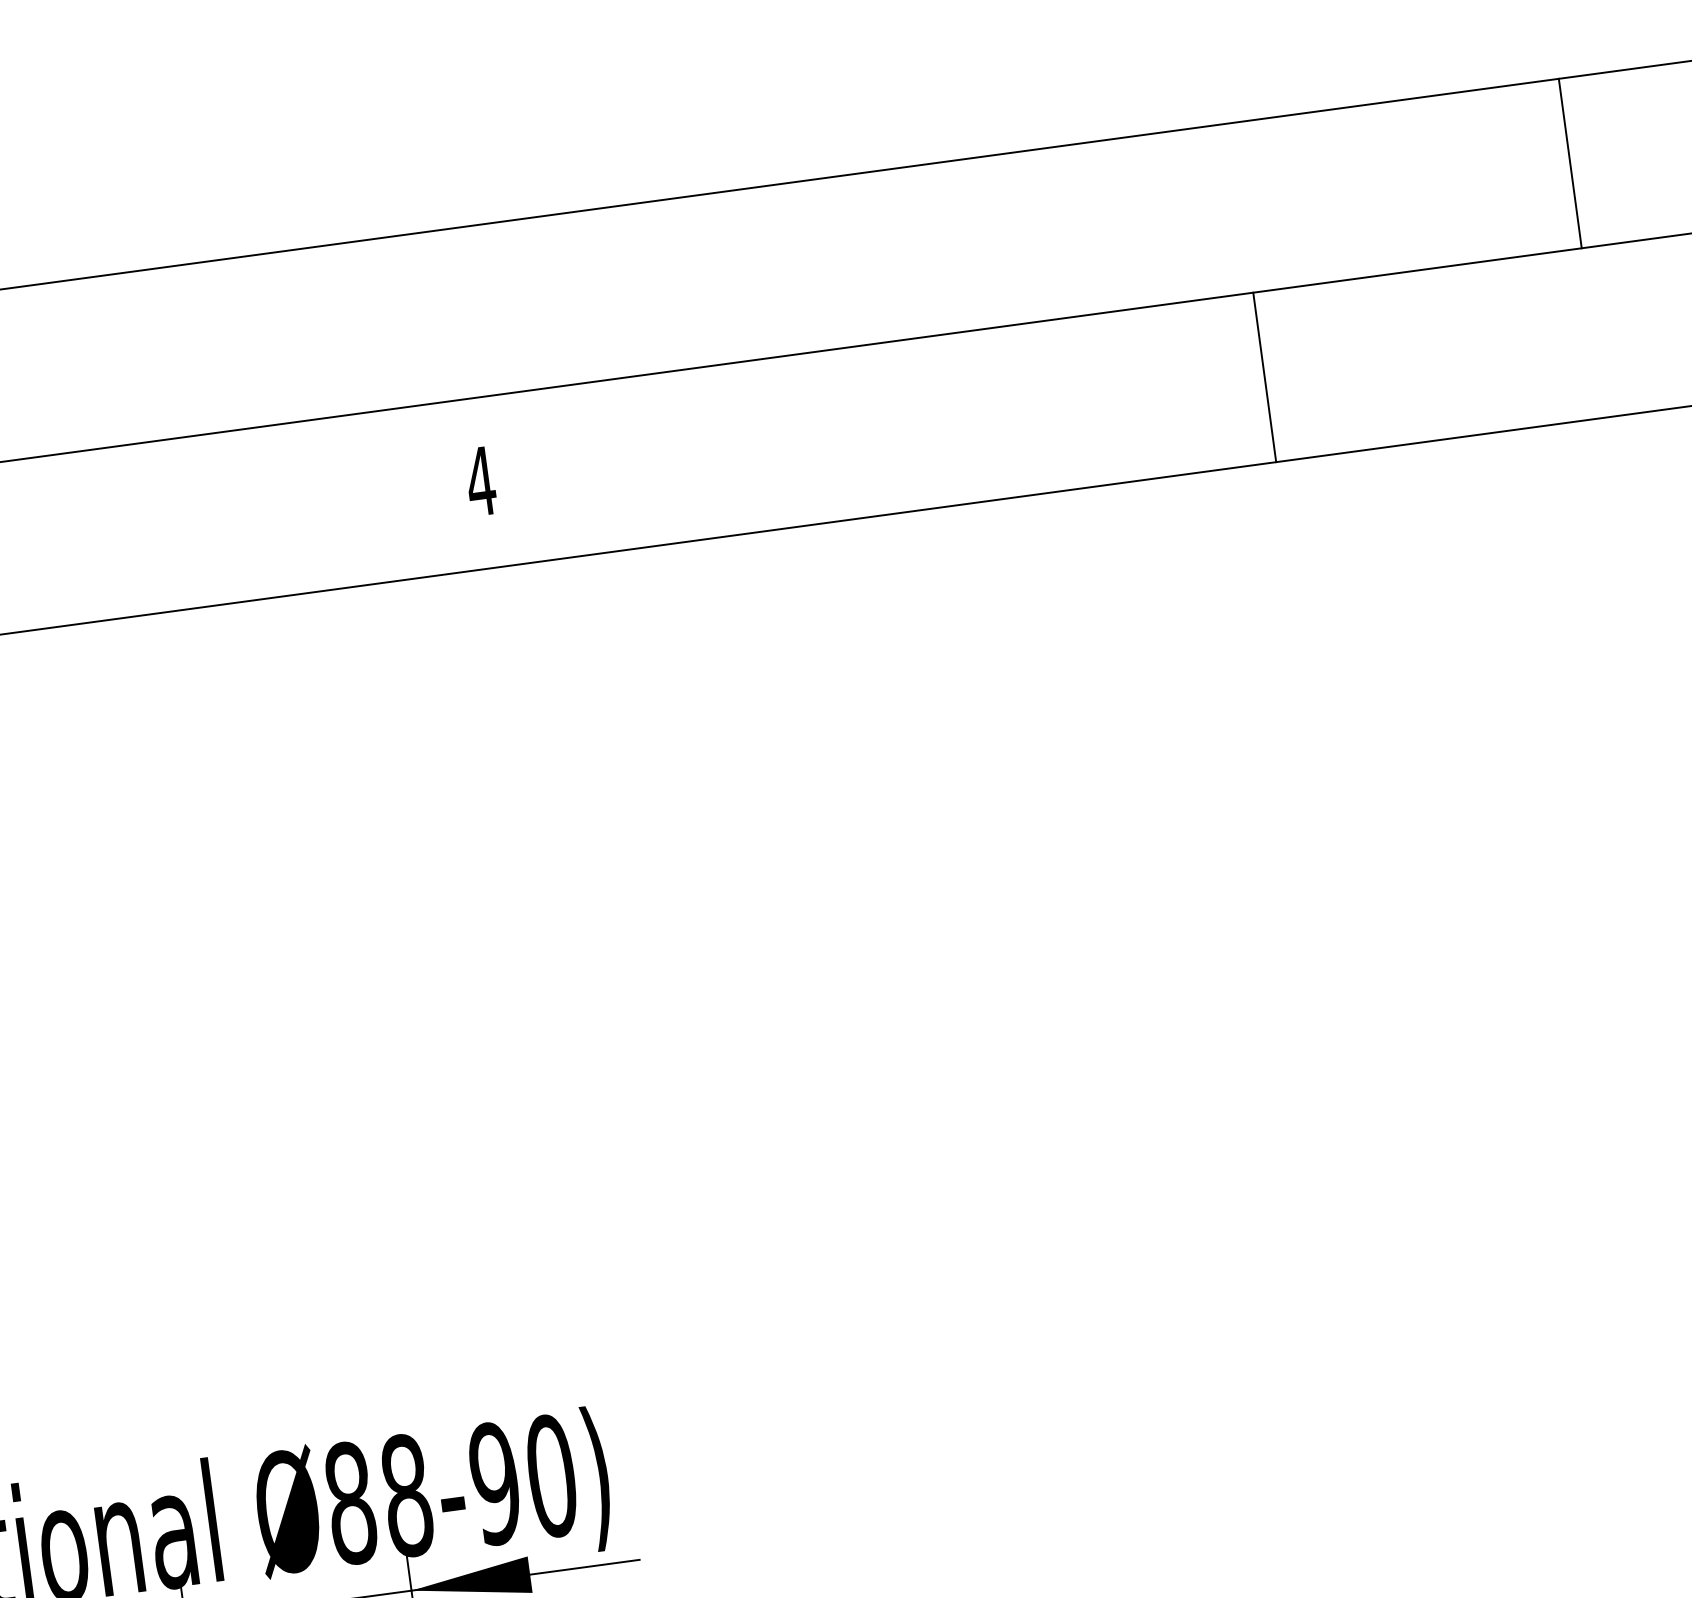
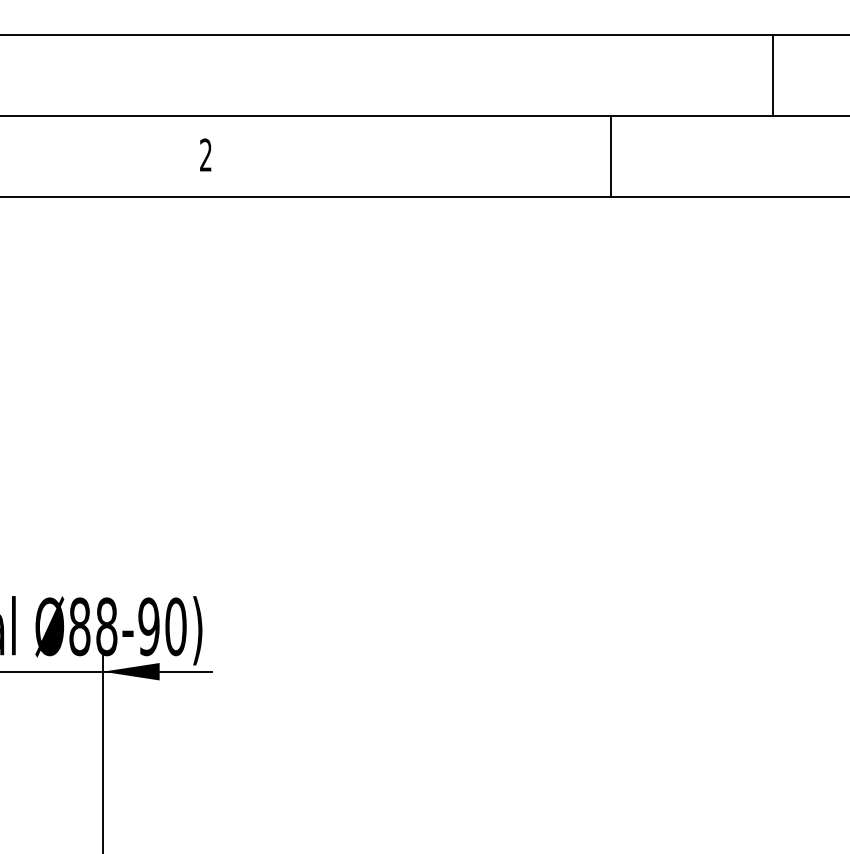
line: (1569, 162) -> (772, 74), moved
line: (1264, 376) -> (610, 155), moved
text: (479, 480) -> (205, 154), 4 -> 2

